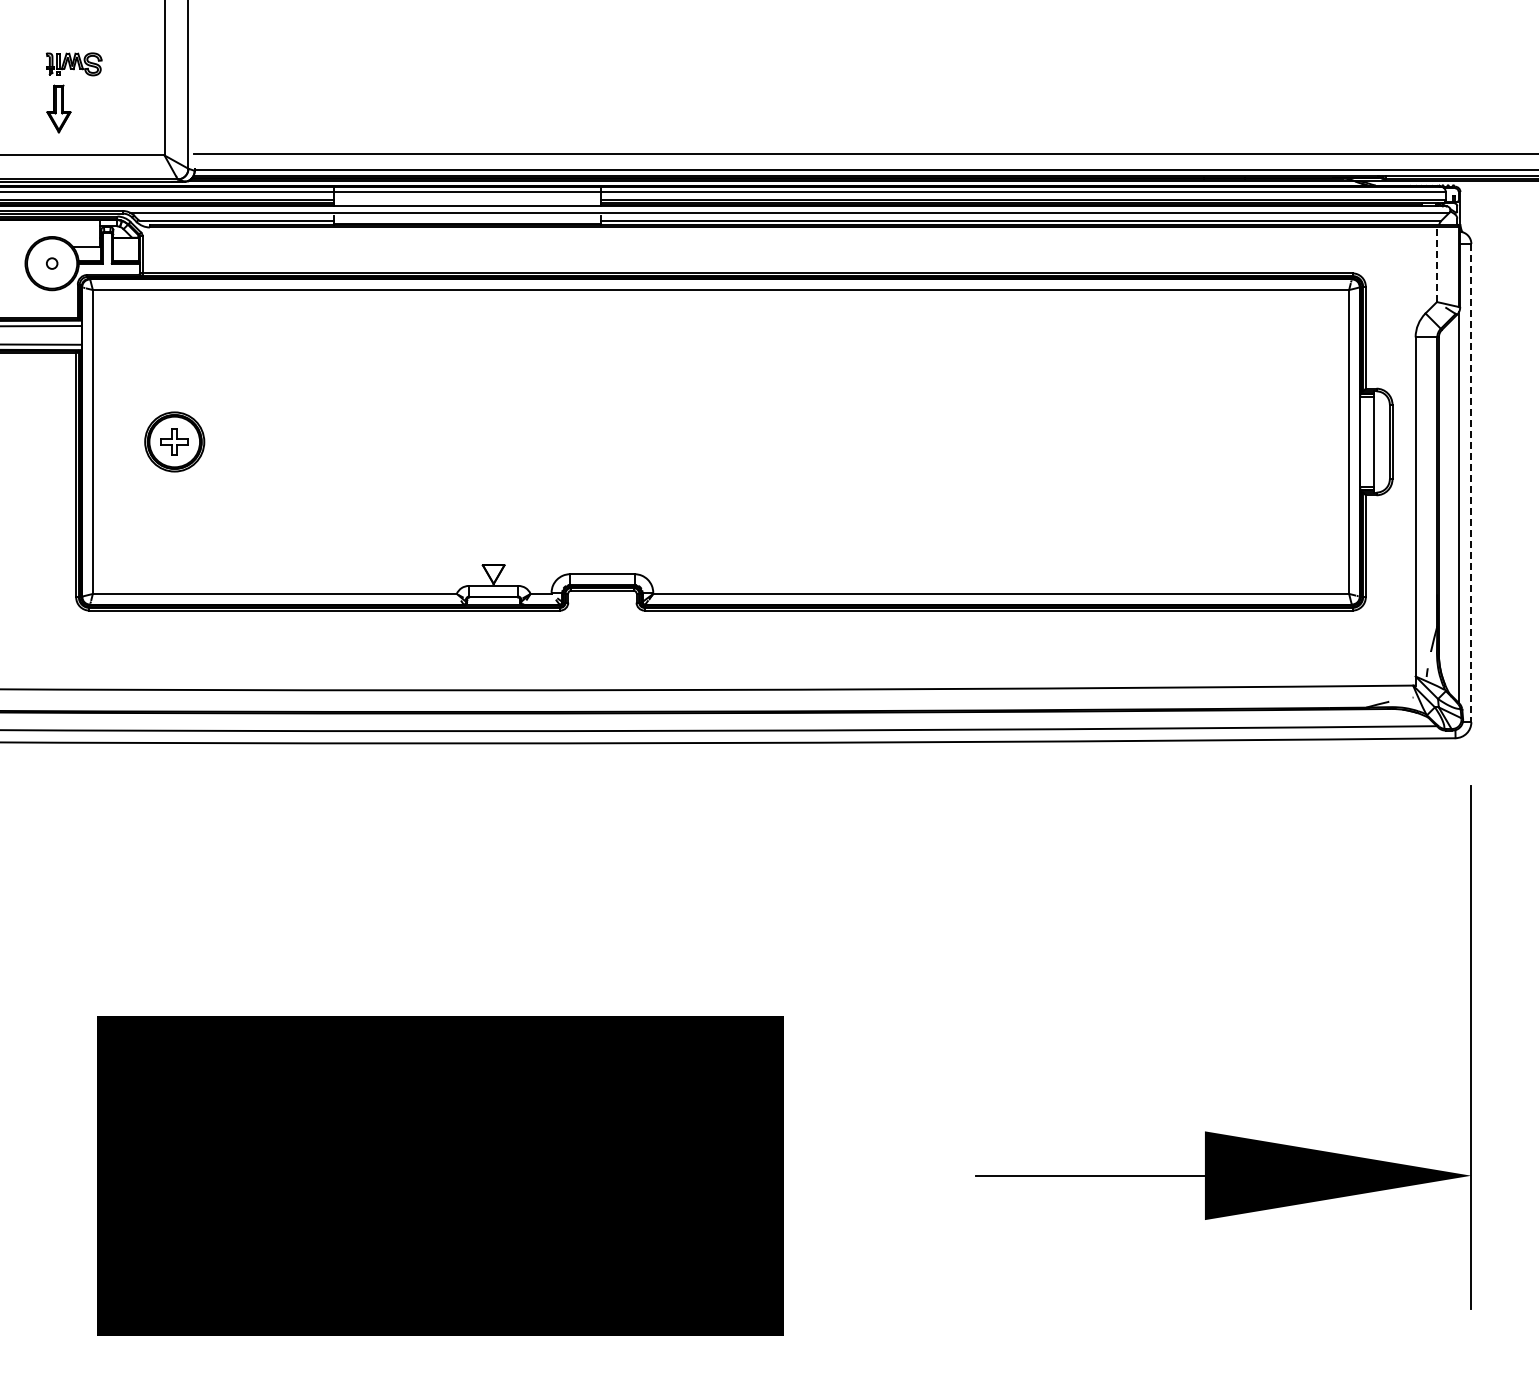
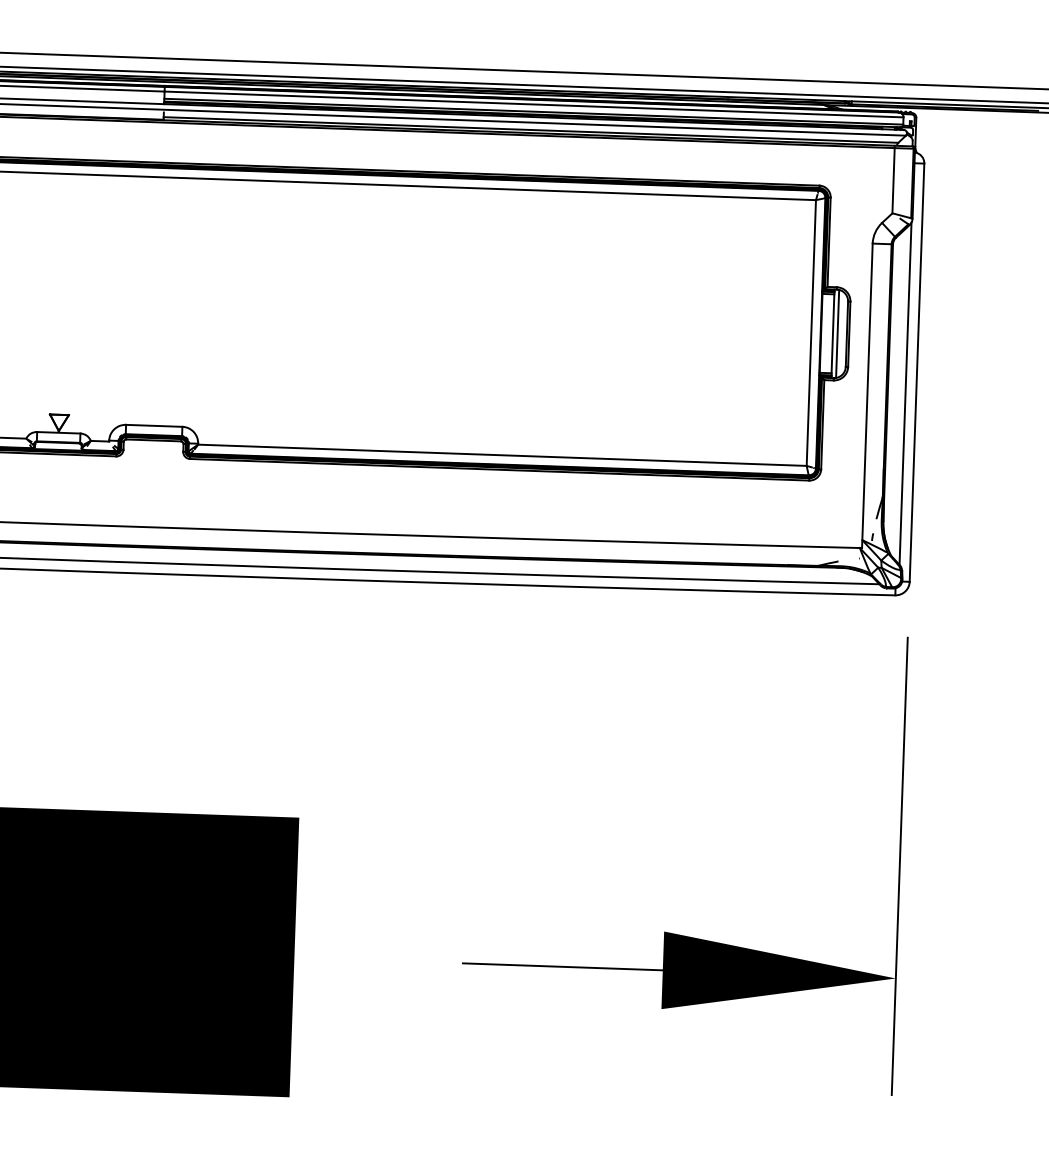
line: (1436, 263) -> (893, 179), dashed -> solid
line: (1379, 441) -> (837, 333), added
line: (1471, 483) -> (917, 373), dashed -> solid

